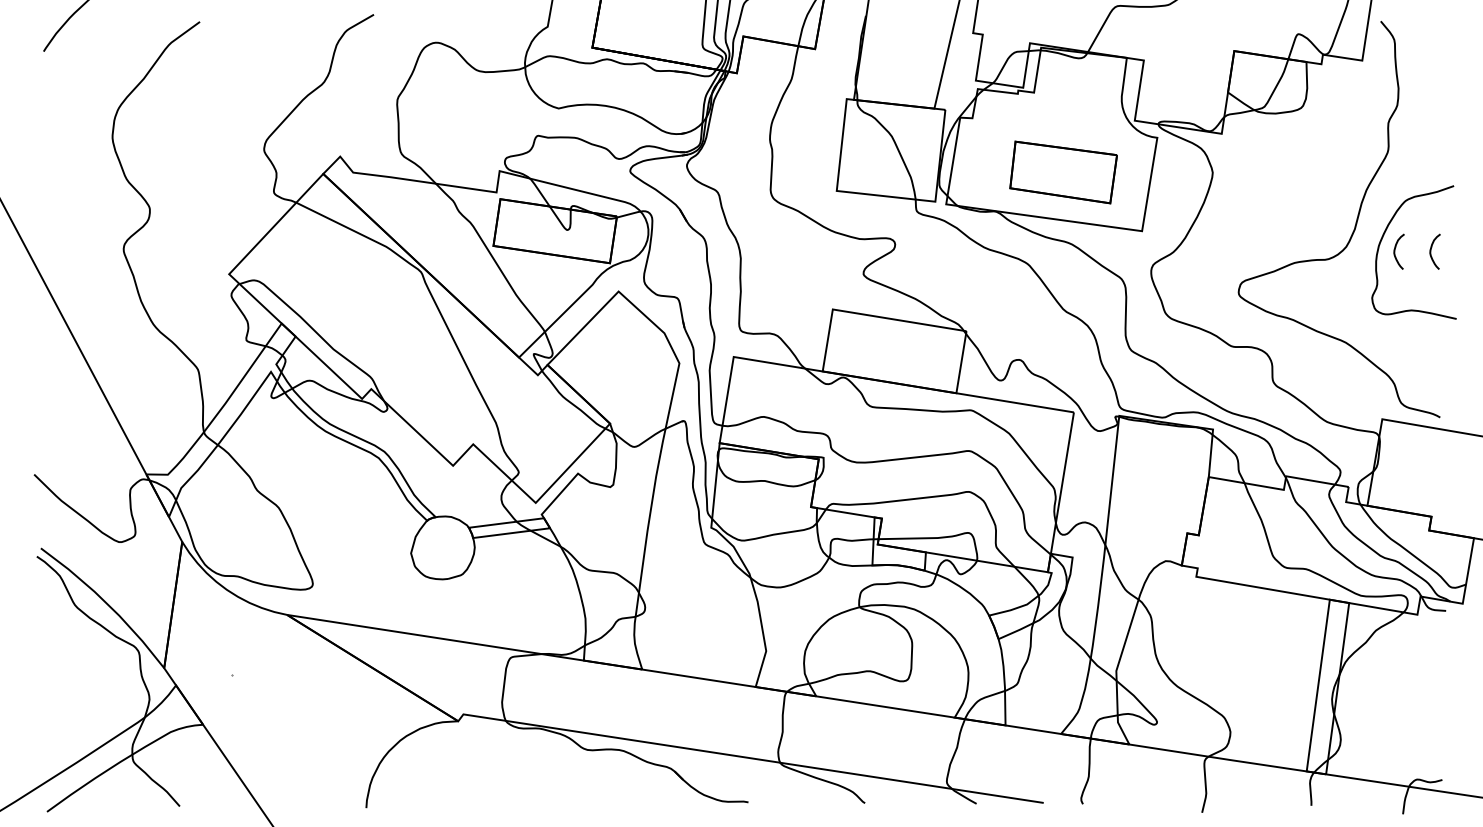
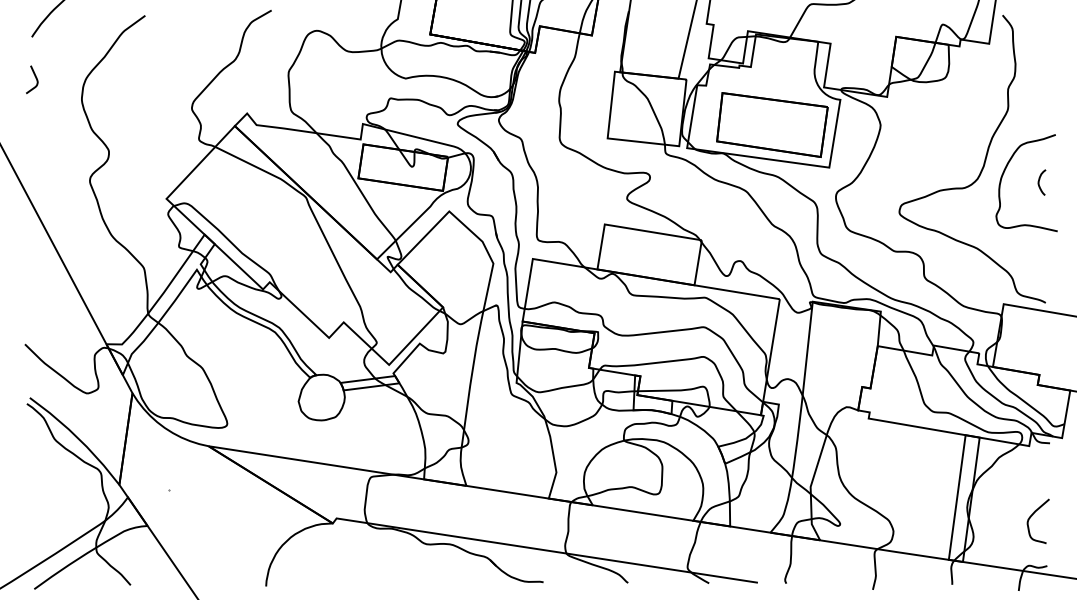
curve: (48, 107) -> (35, 77), added
part: (1063, 172) -> (772, 125), size x1.43
curve: (1395, 251) -> (1013, 182), removed
curve: (1420, 712) -> (1031, 517), added

